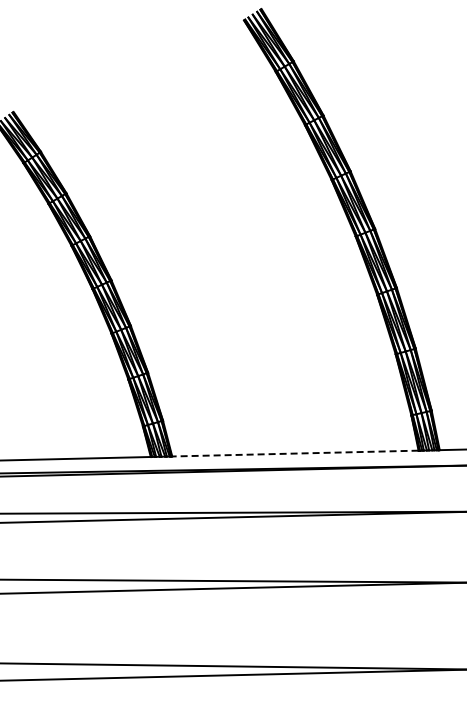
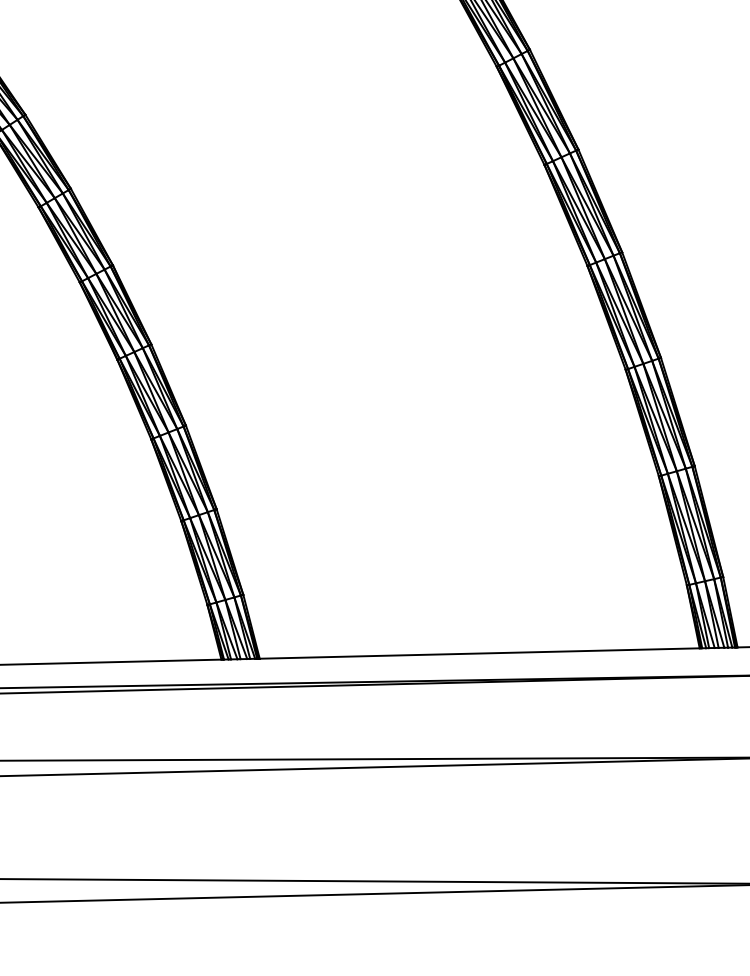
line: (294, 453) -> (478, 653), dashed -> solid

